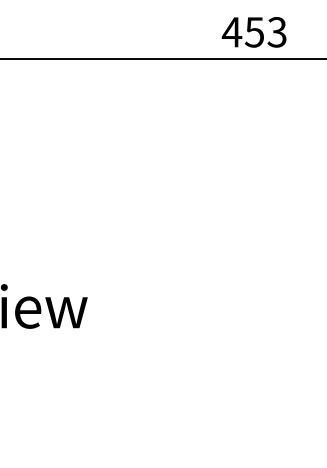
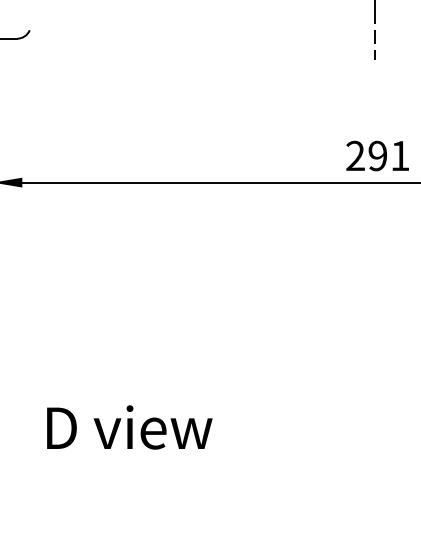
text: (254, 31) -> (377, 155), 453 -> 291

